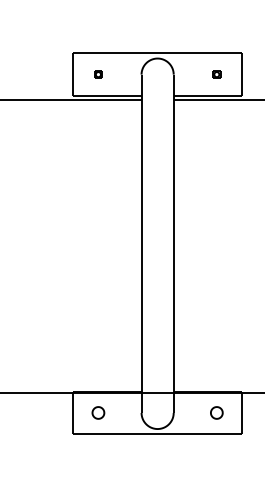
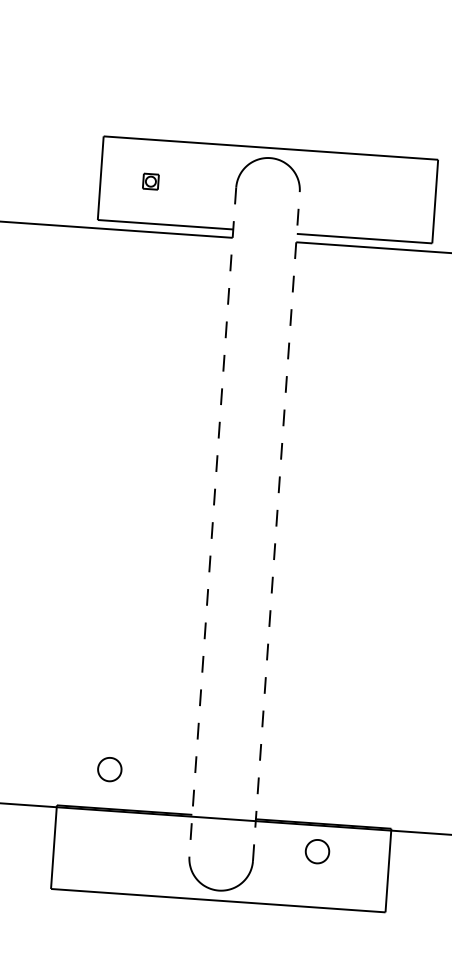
part: (216, 74) -> (384, 197), removed
line: (173, 243) -> (276, 525), solid -> dashed
line: (141, 244) -> (212, 523), solid -> dashed
part: (98, 412) -> (110, 768), moved
part: (216, 412) -> (316, 850), moved

